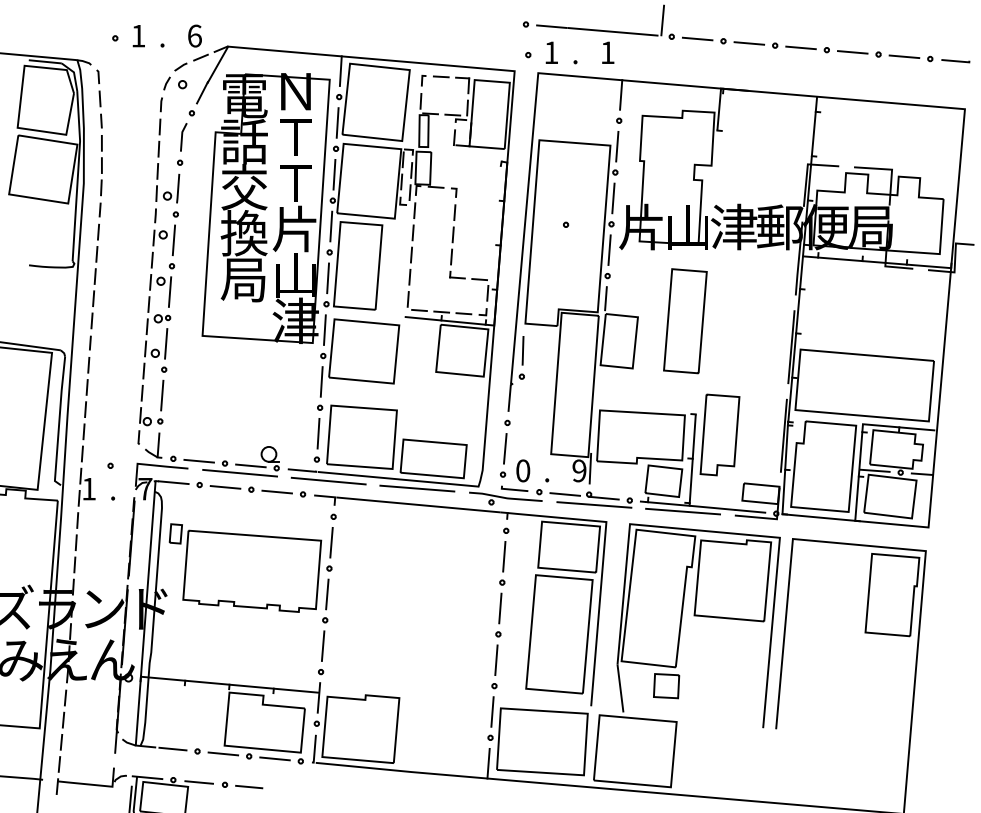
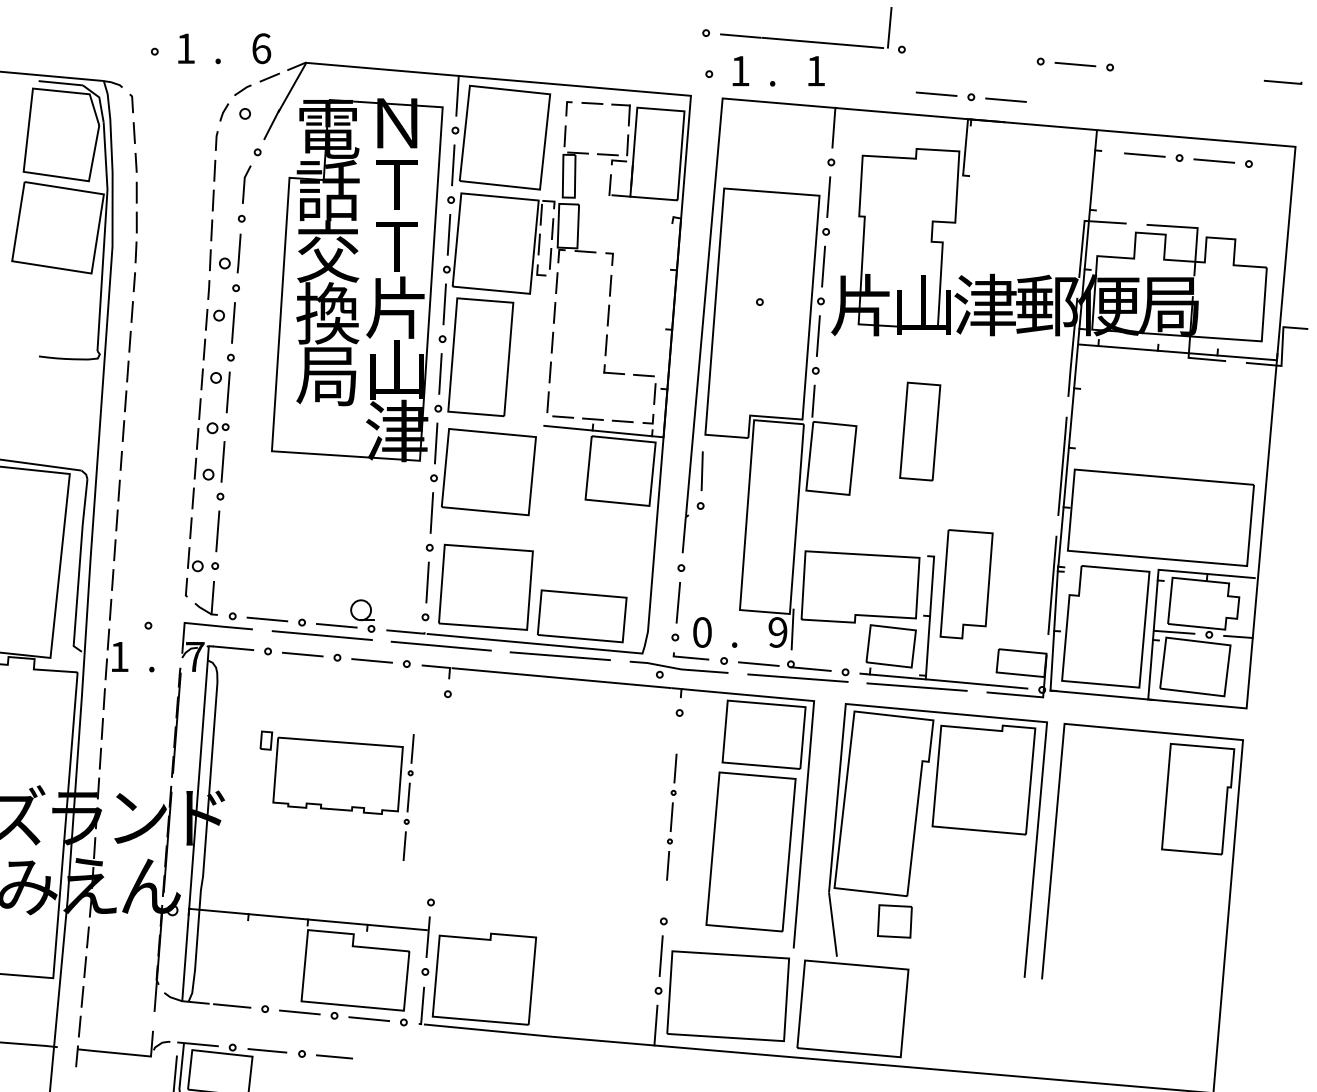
part: (723, 40) -> (971, 96), moved
part: (885, 56) -> (1188, 160), moved
part: (685, 321) -> (920, 431), size x0.7
part: (250, 592) -> (336, 795), size x0.7
part: (500, 608) -> (671, 817), size x0.7

